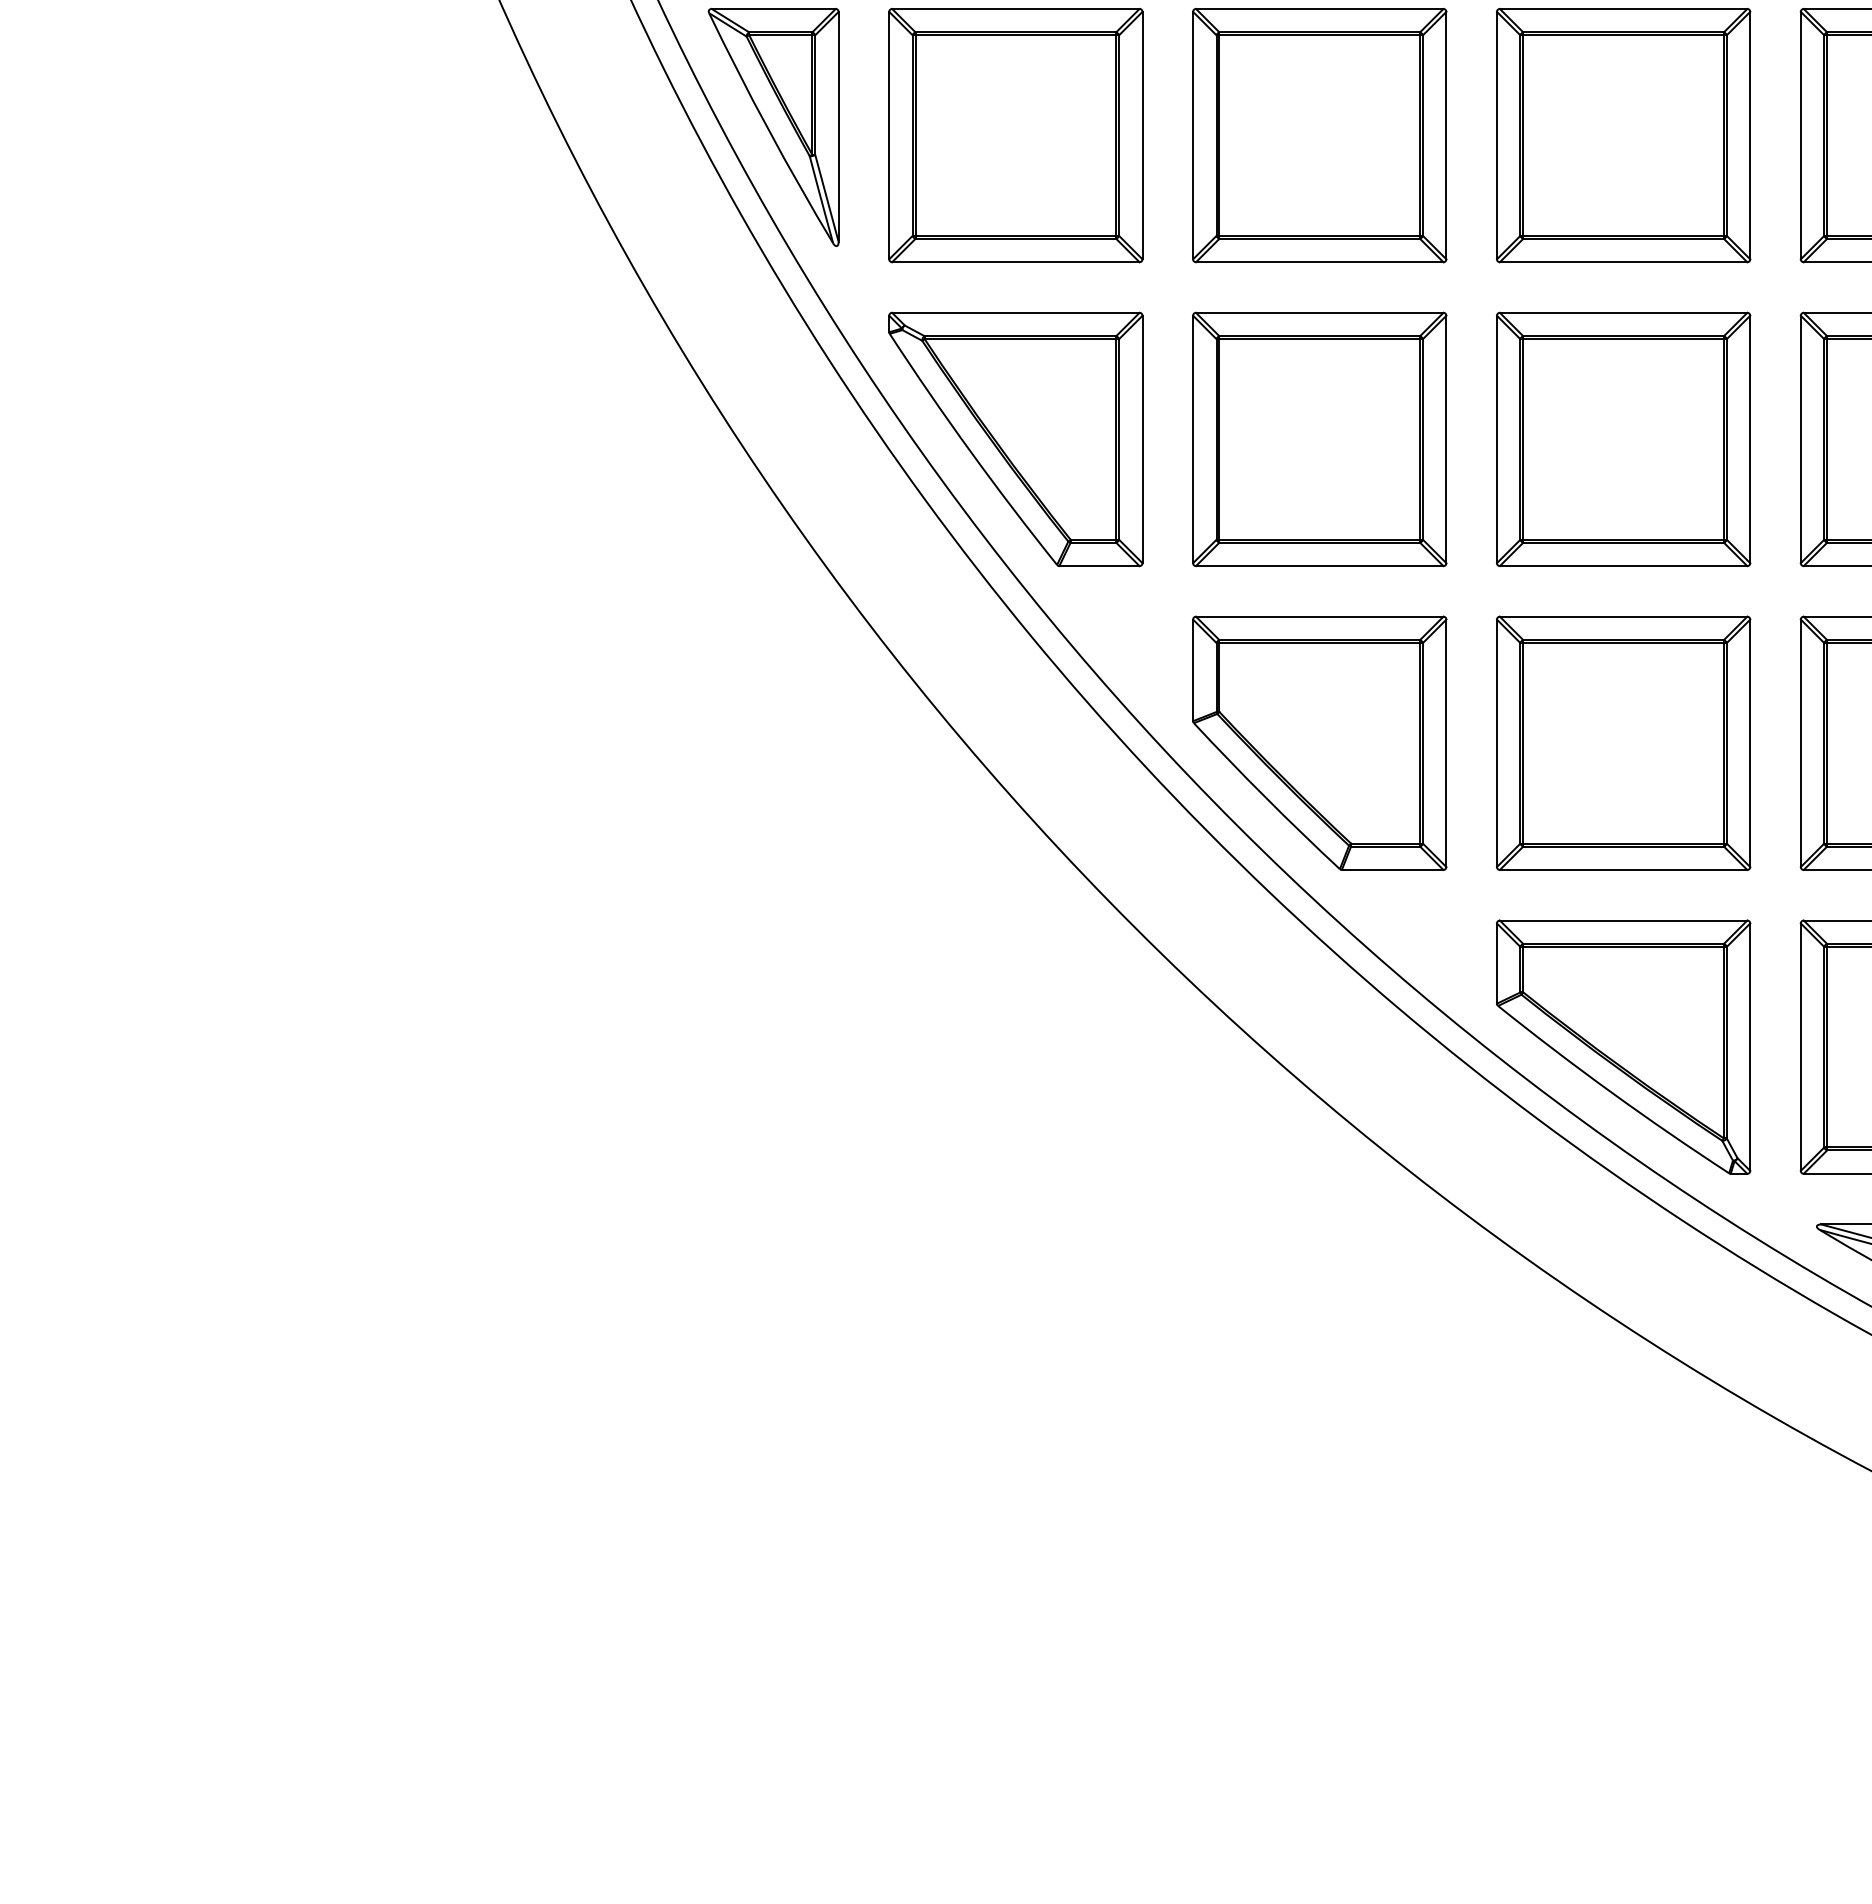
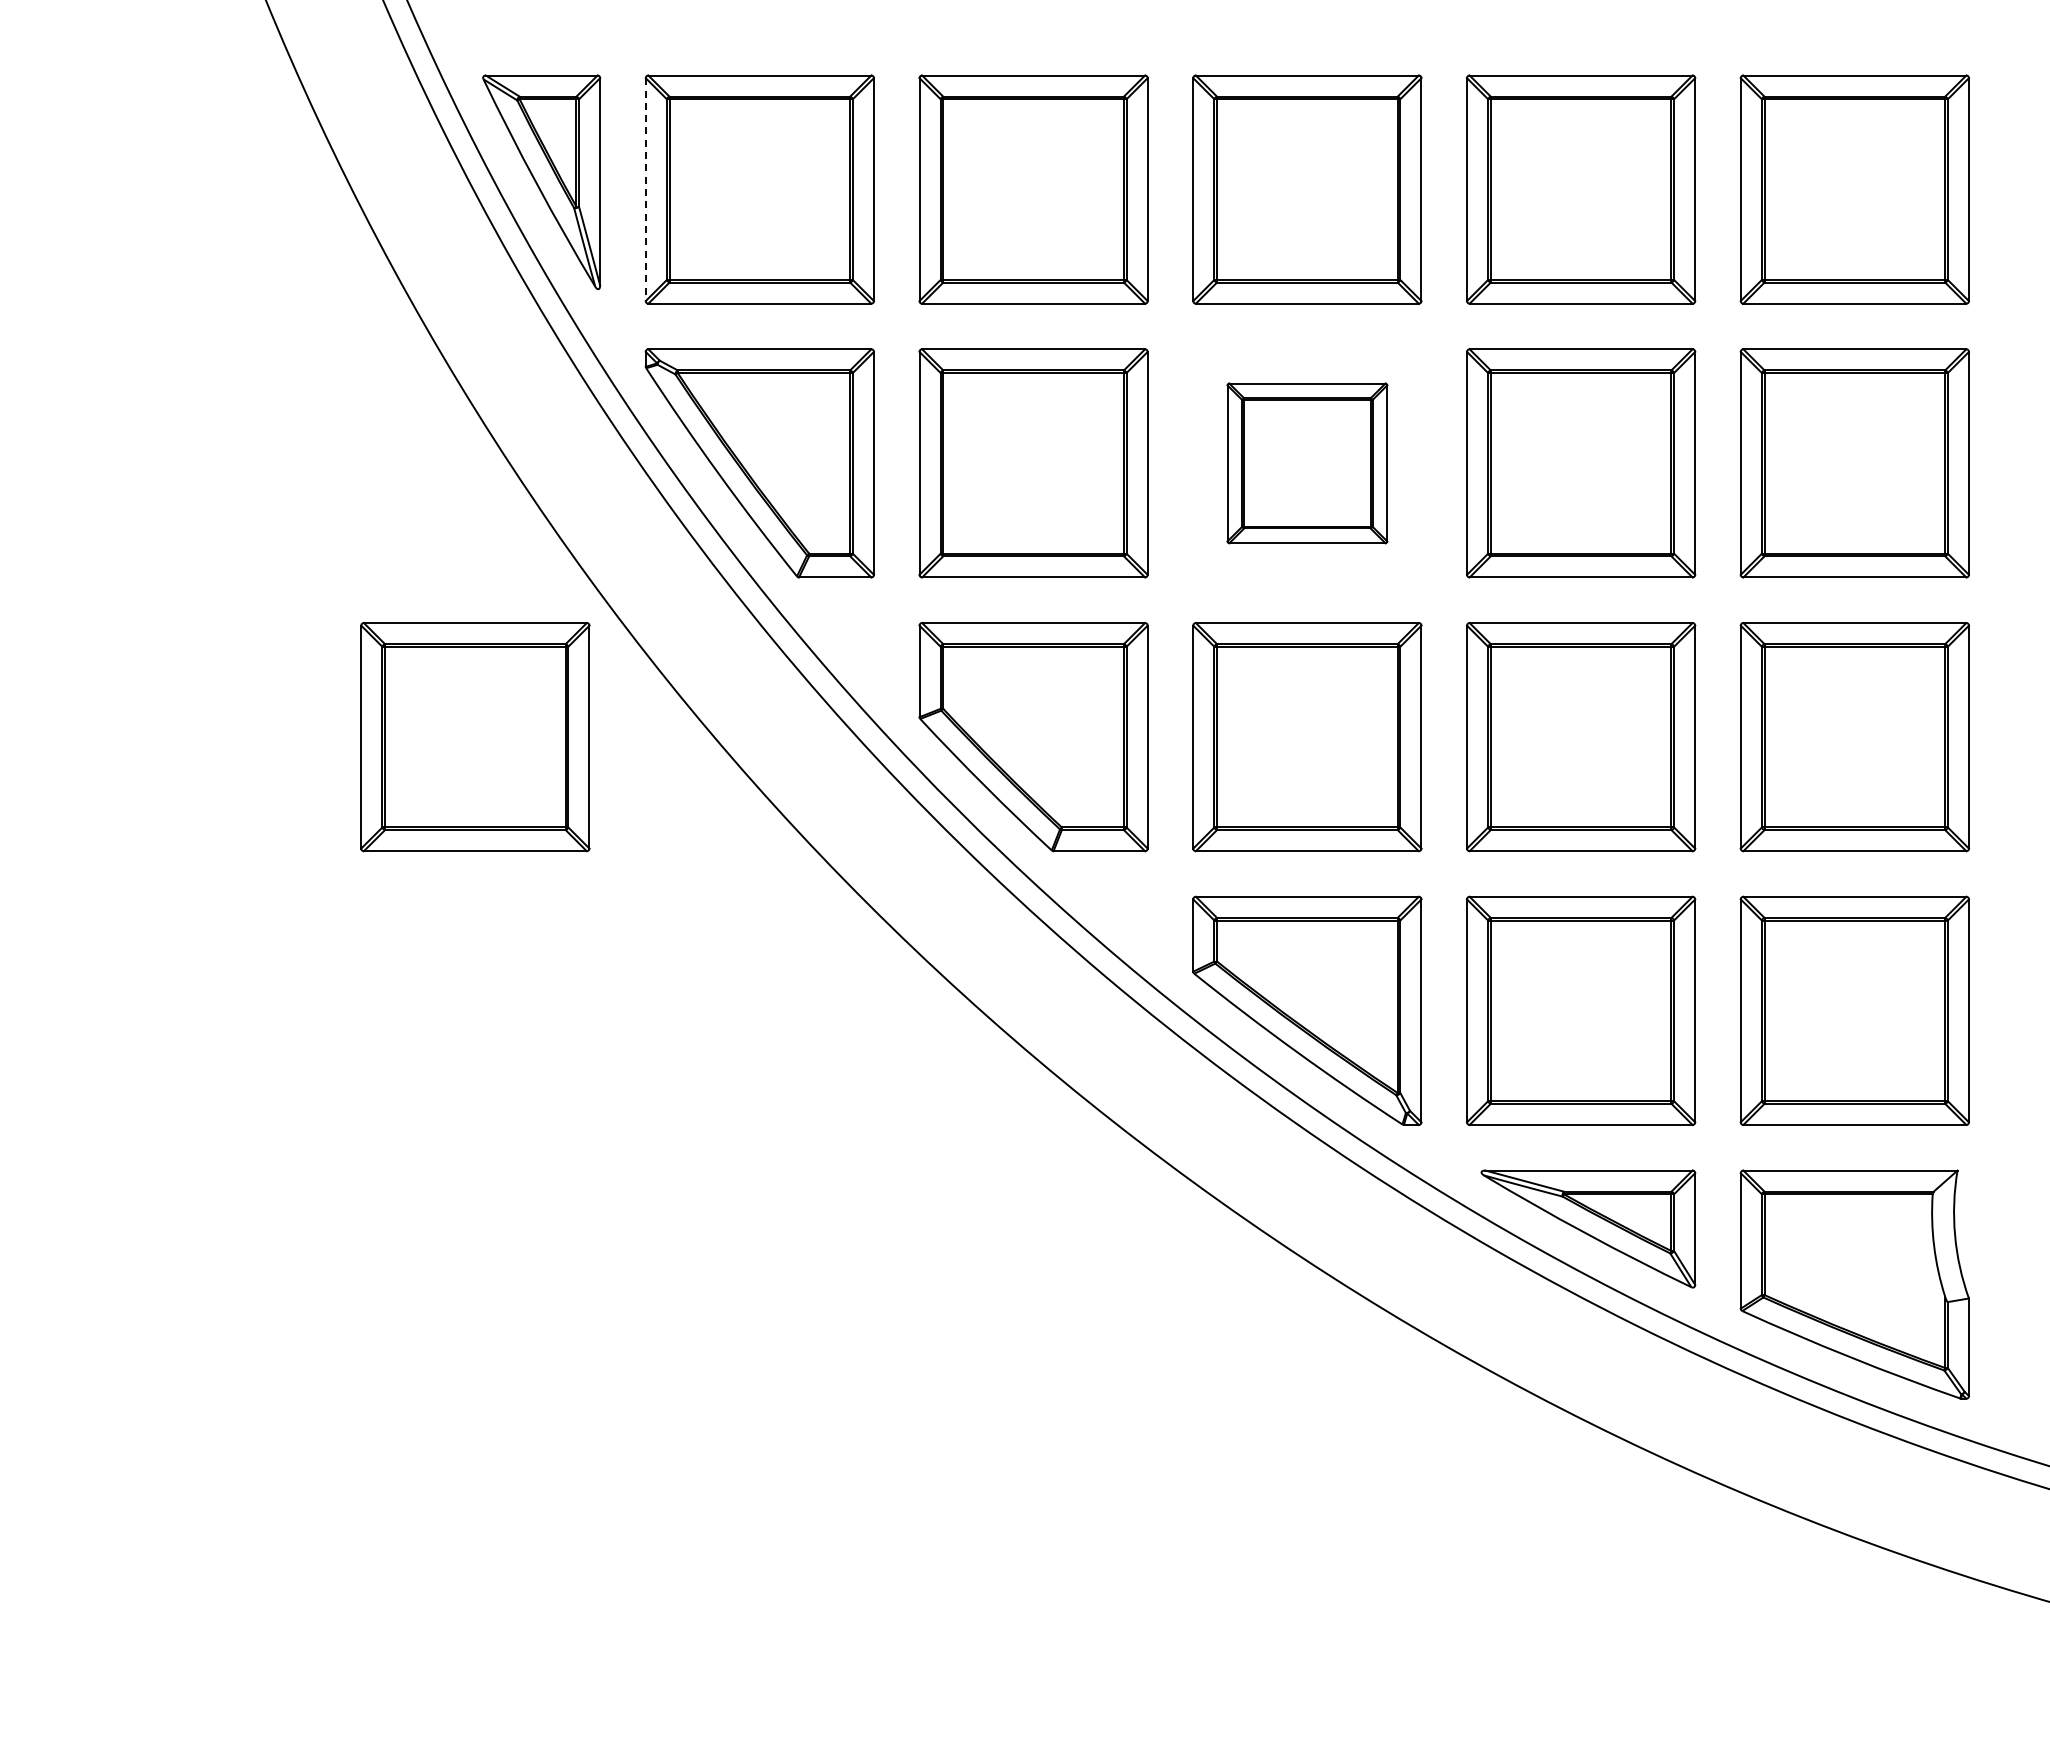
line: (888, 136) -> (645, 190), solid -> dashed
part: (1623, 439) -> (1307, 463), size x0.7
part: (700, 743) -> (475, 737), added

